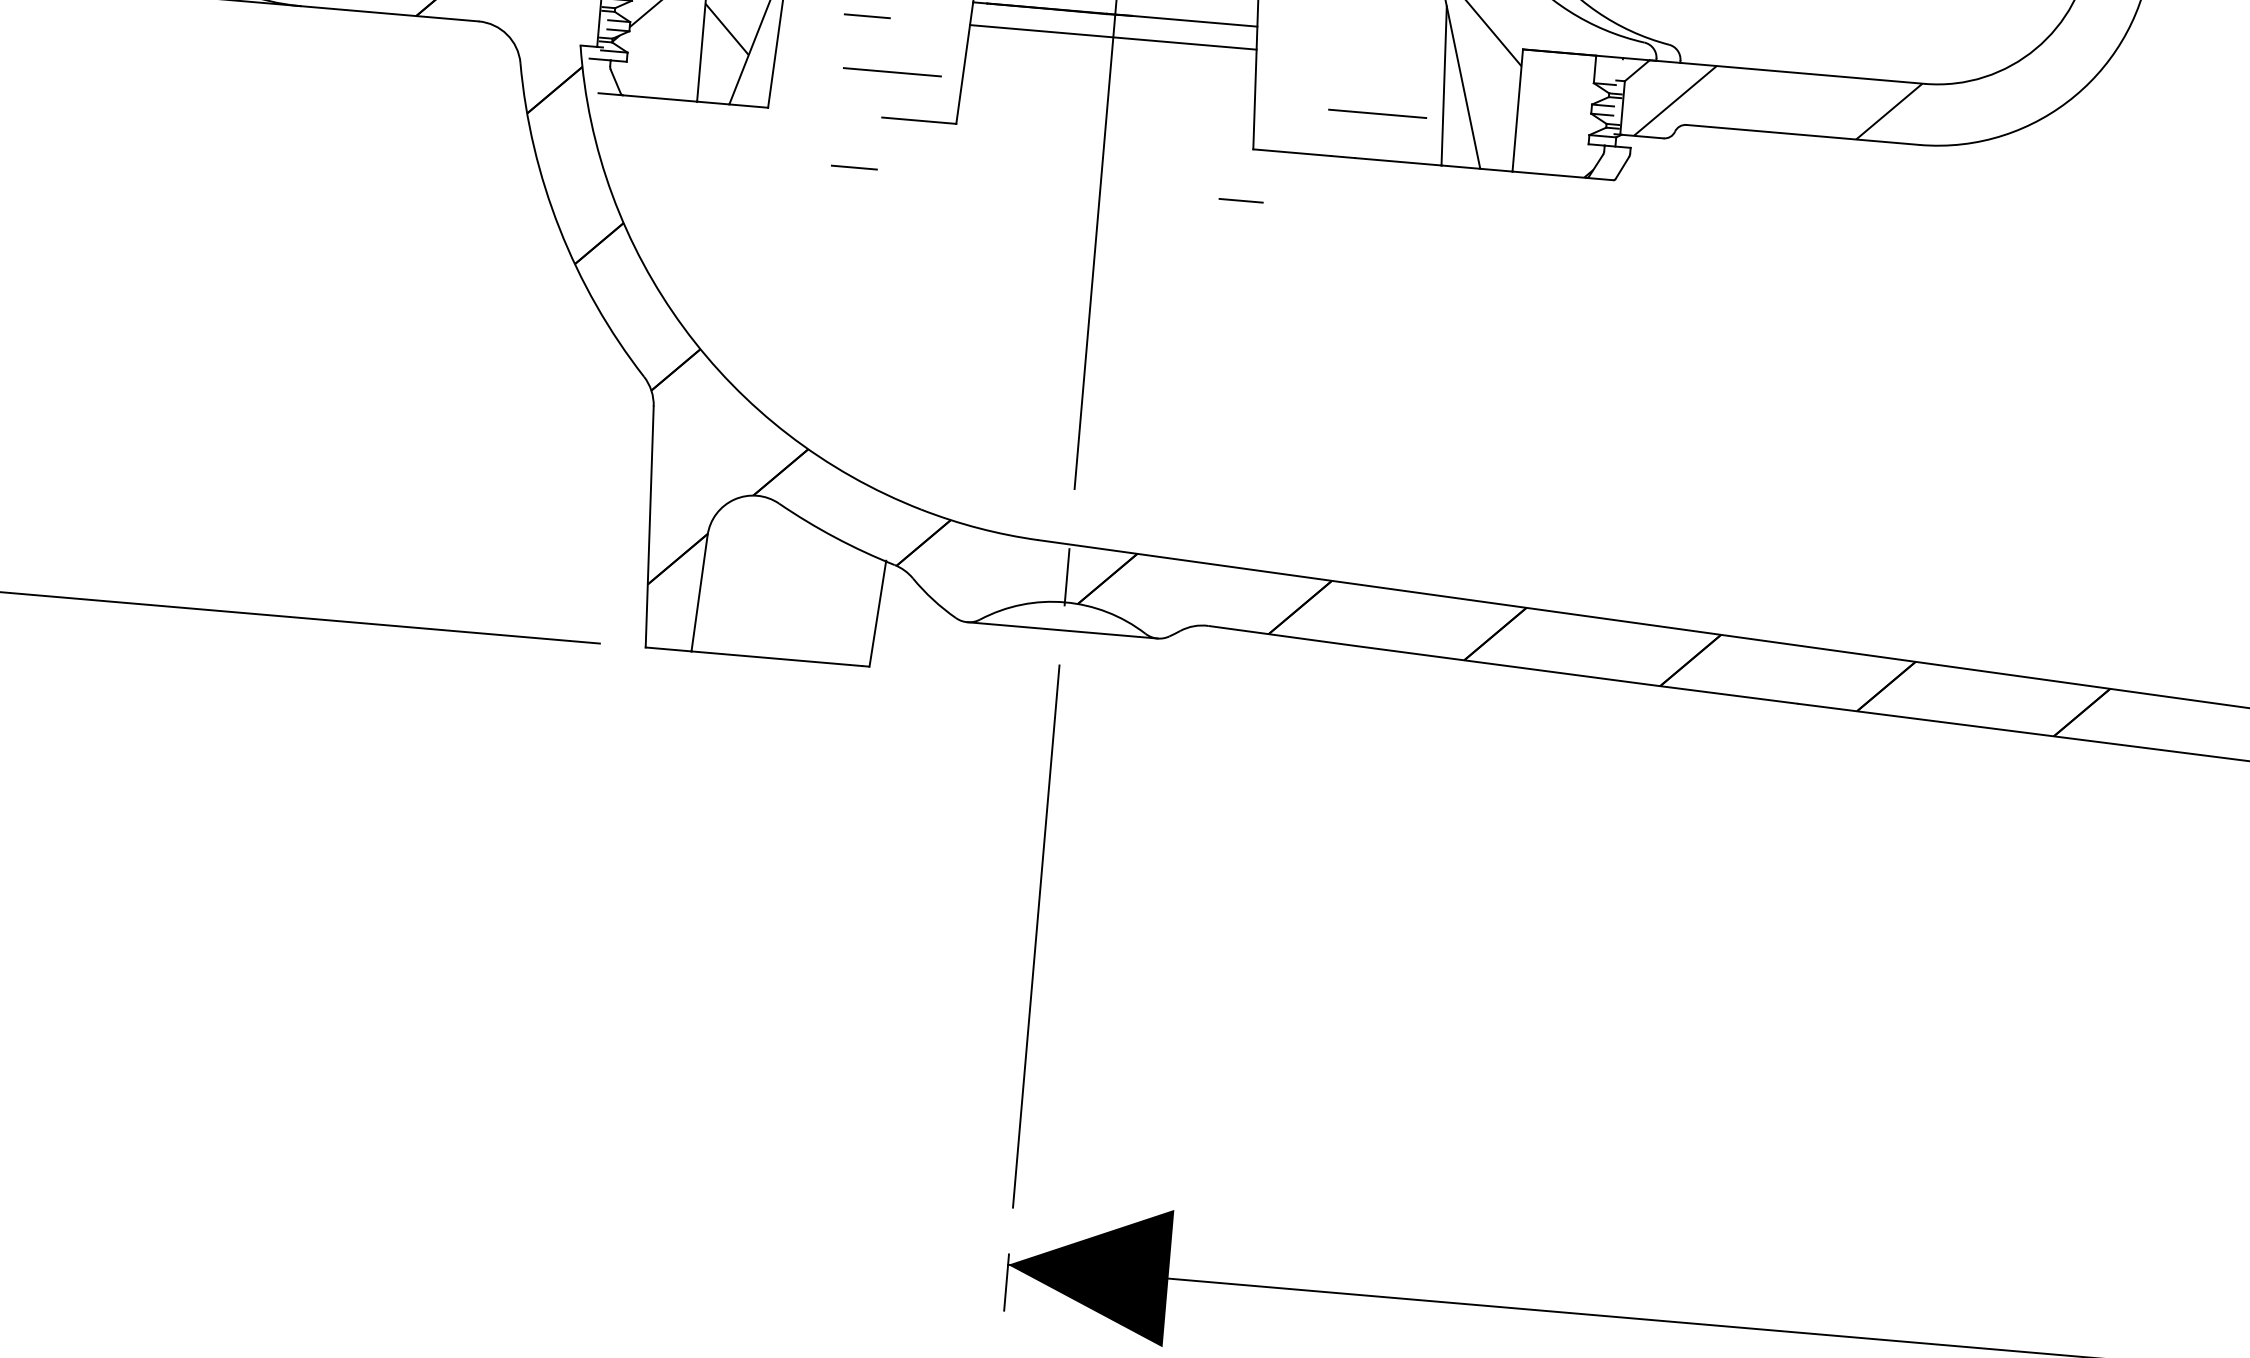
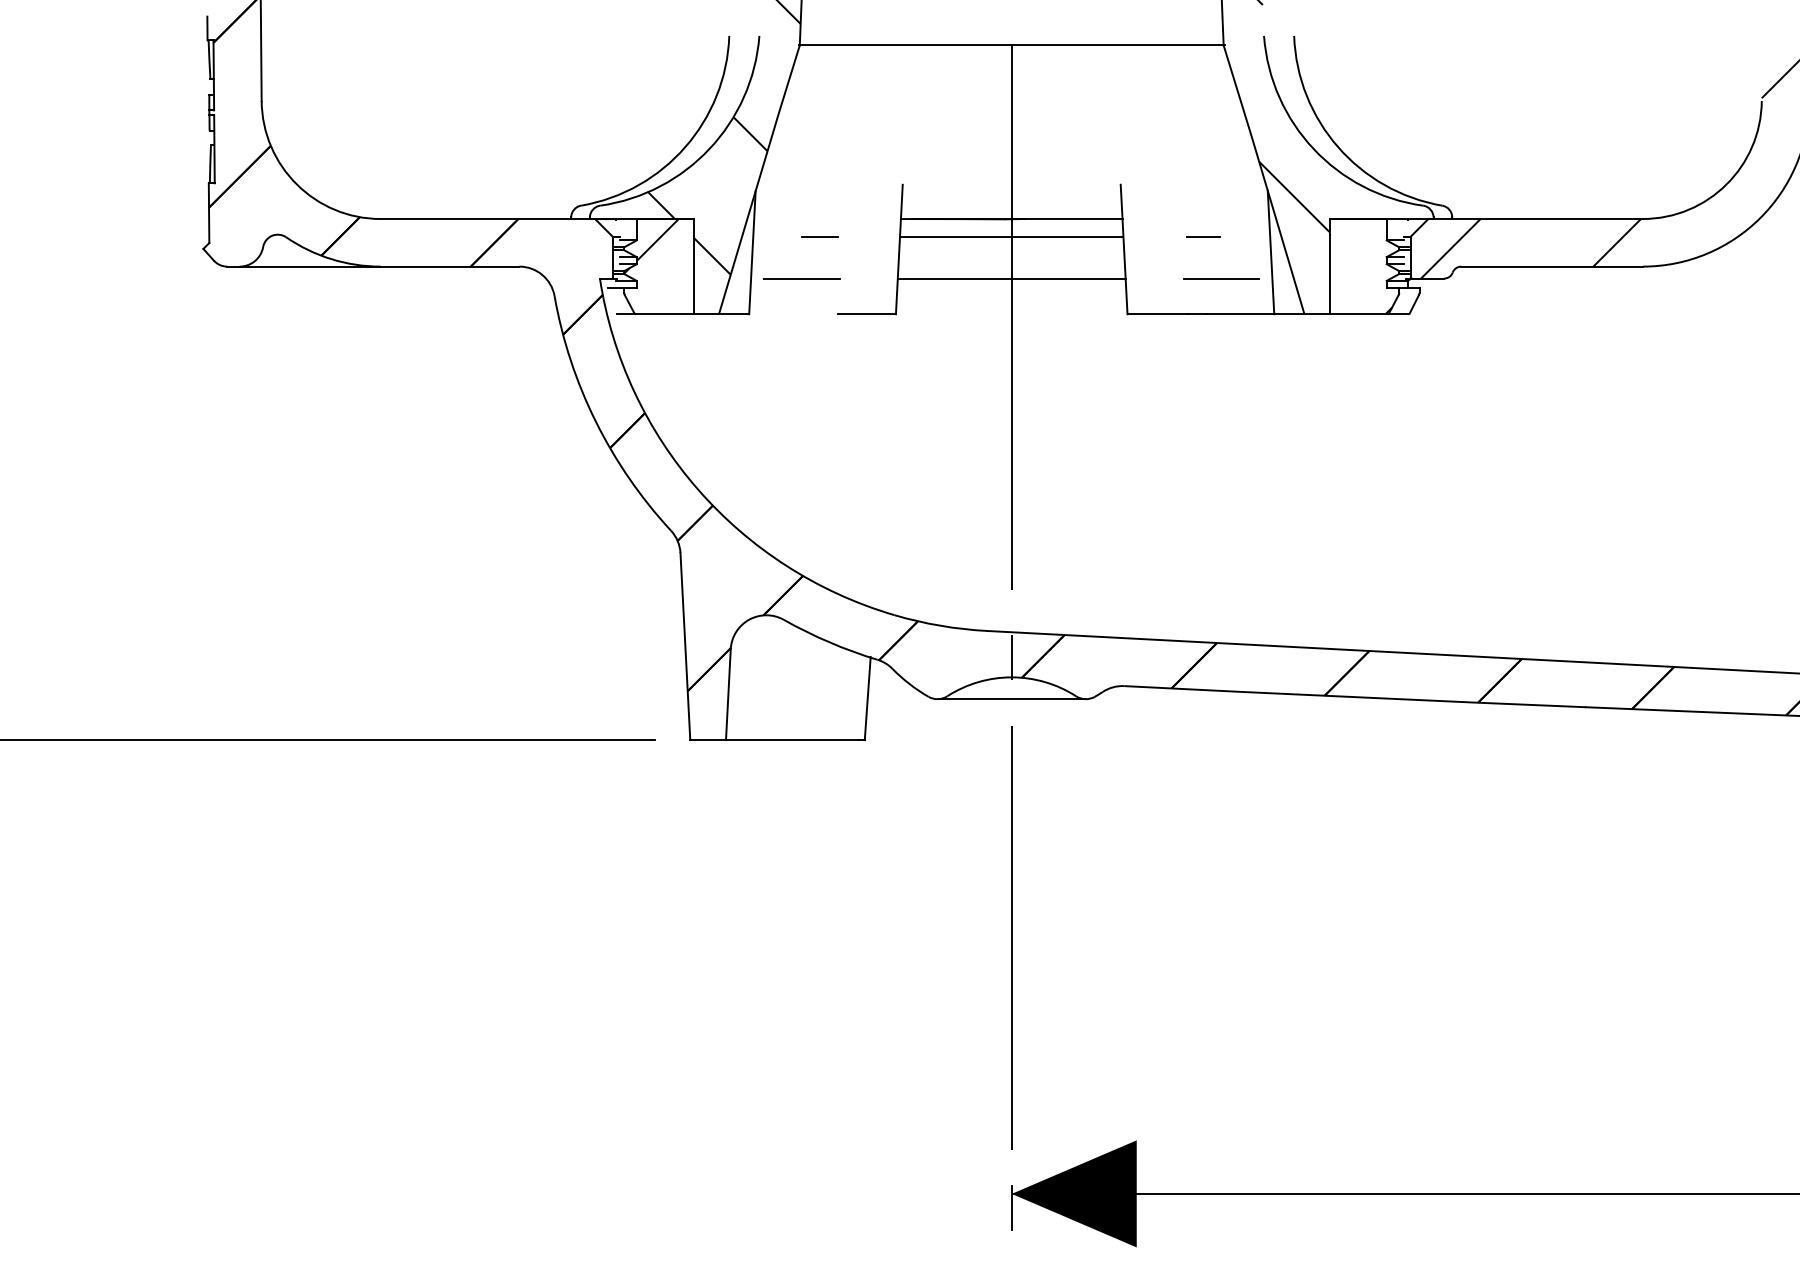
line: (891, 72) -> (801, 278), moved
line: (1108, 90) -> (1011, 278), added
line: (853, 167) -> (819, 354), removed
line: (1241, 200) -> (1203, 236), moved

